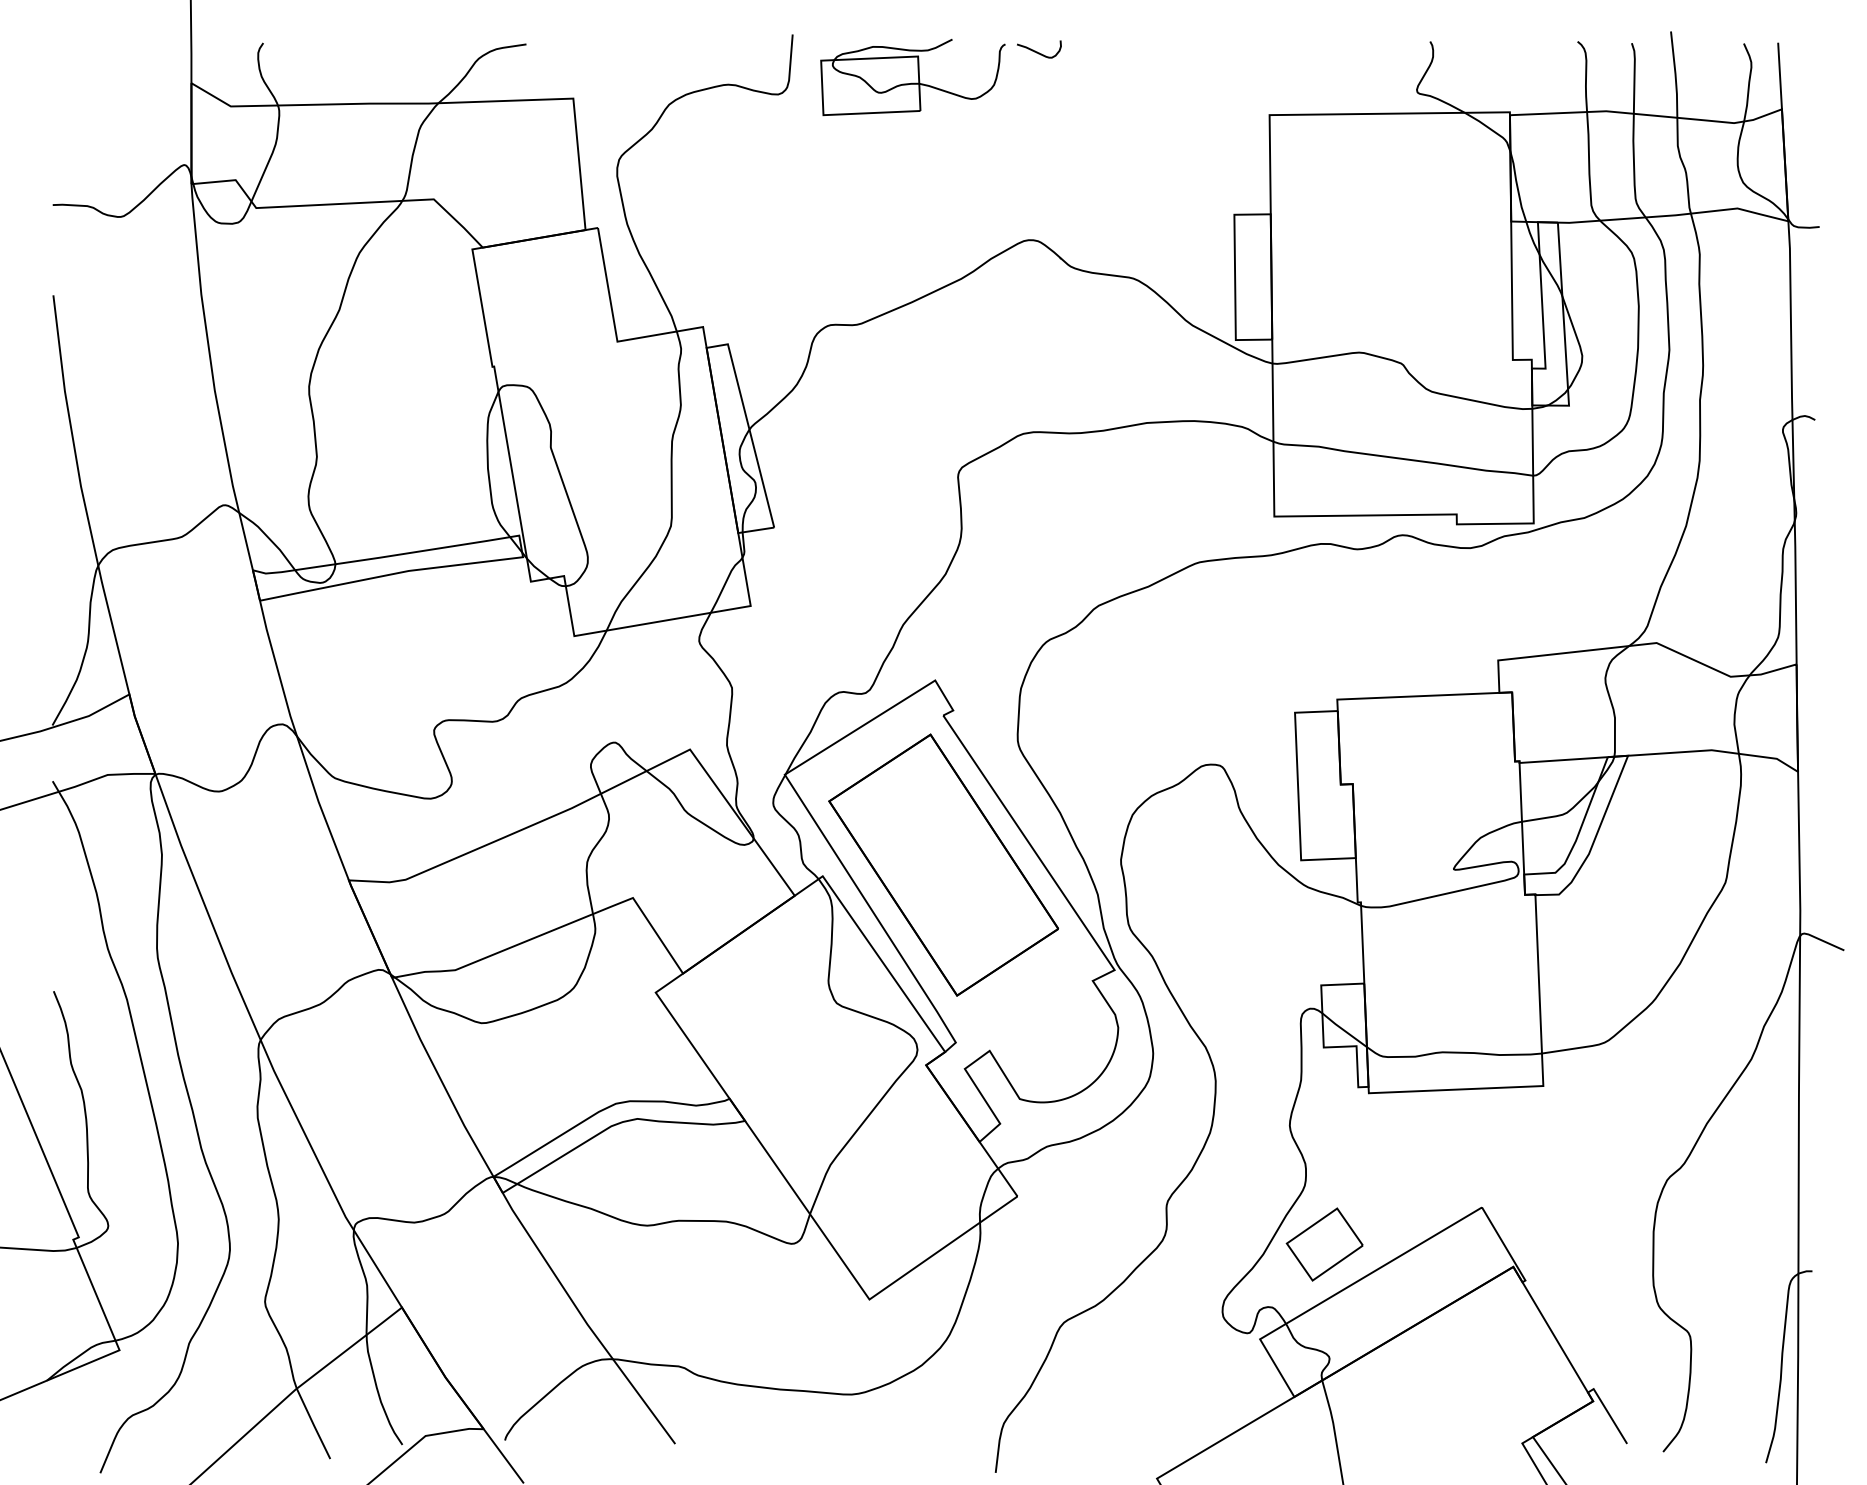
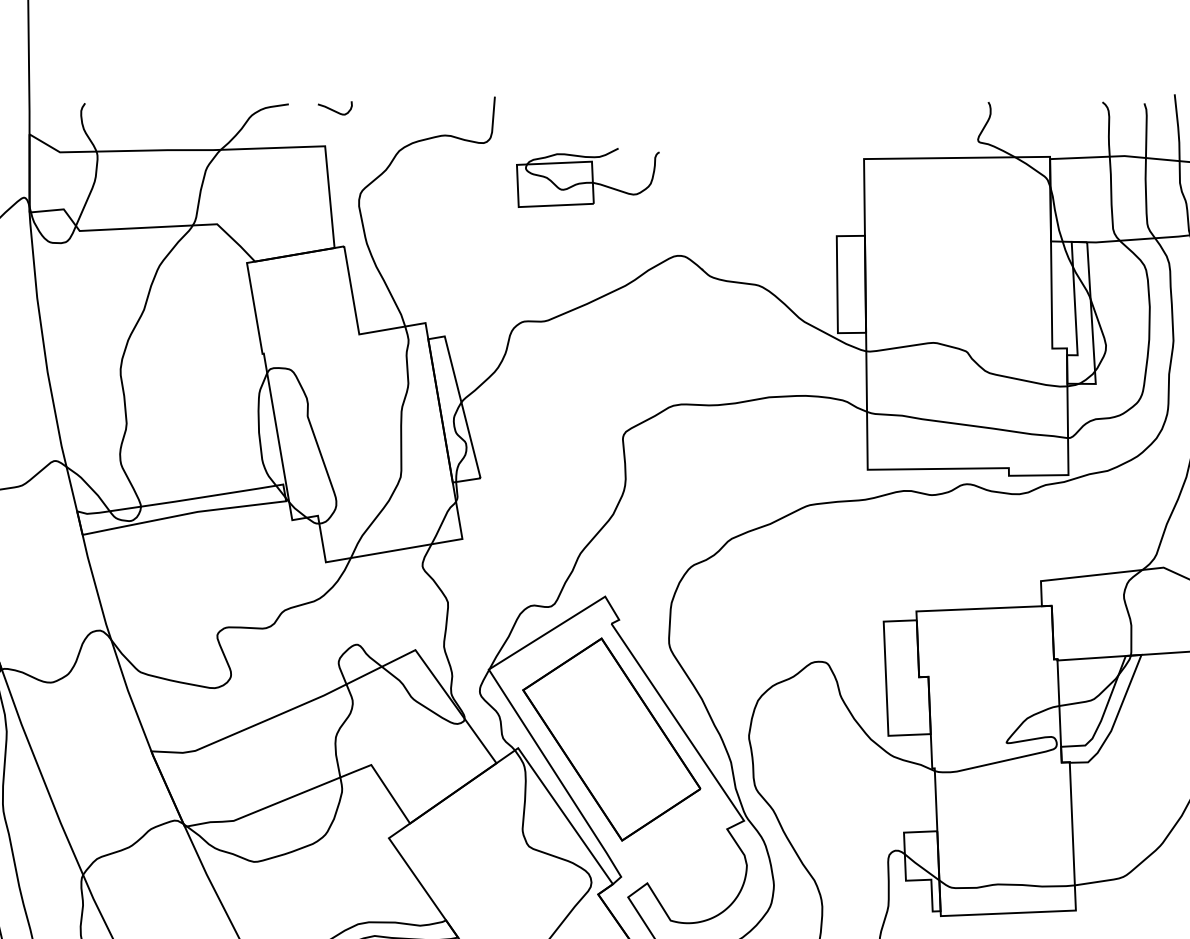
curve: (1037, 51) -> (333, 109), moved
part: (912, 77) -> (587, 177), moved

